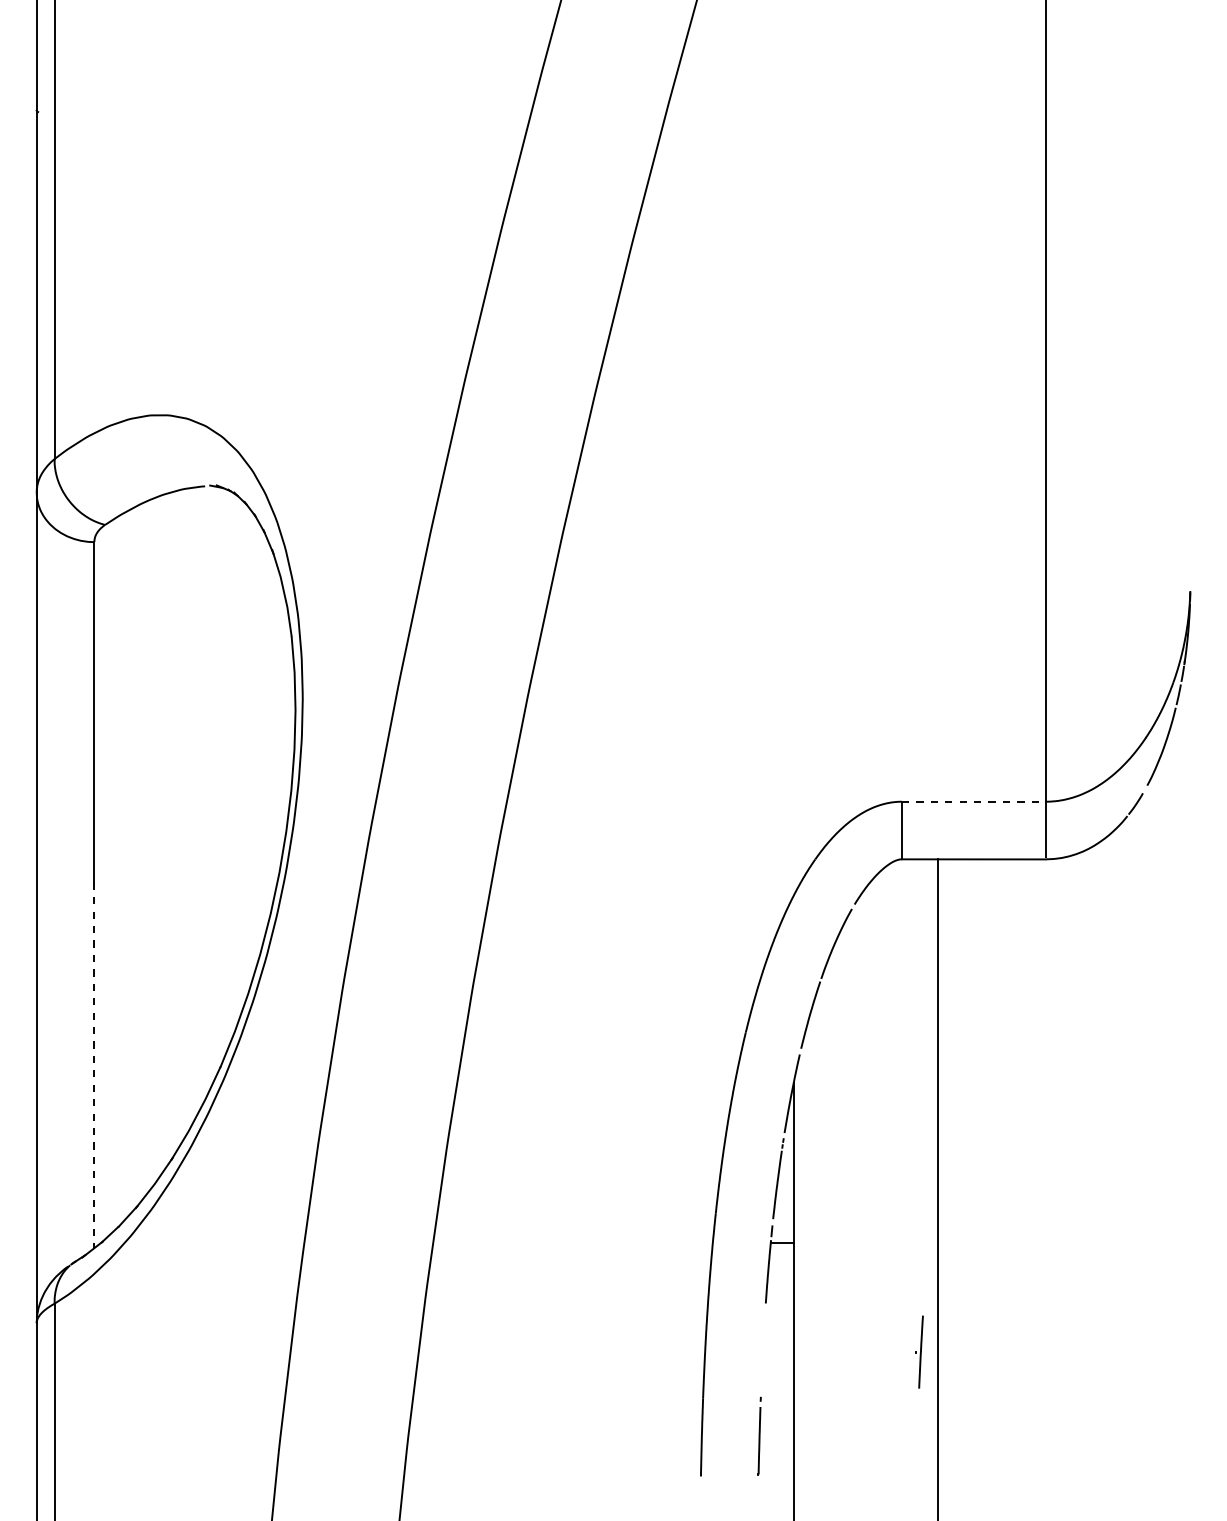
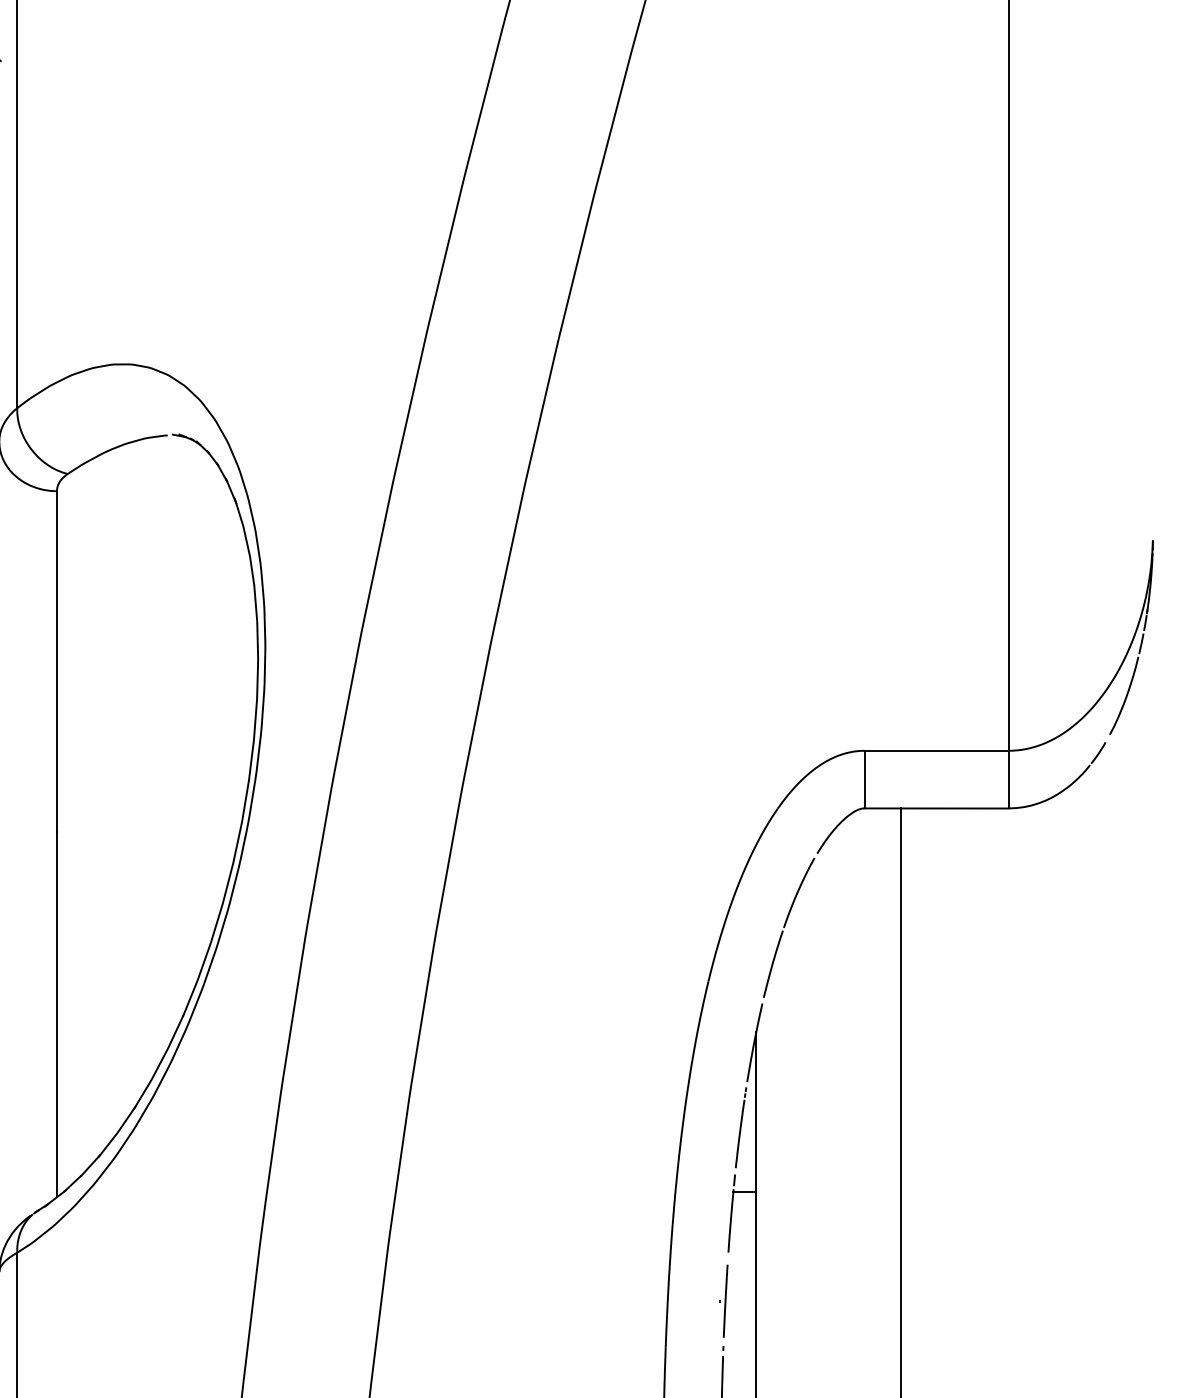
line: (974, 801) -> (937, 750), dashed -> solid
line: (94, 1065) -> (57, 1014), dashed -> solid
part: (919, 1351) -> (724, 1300), moved

